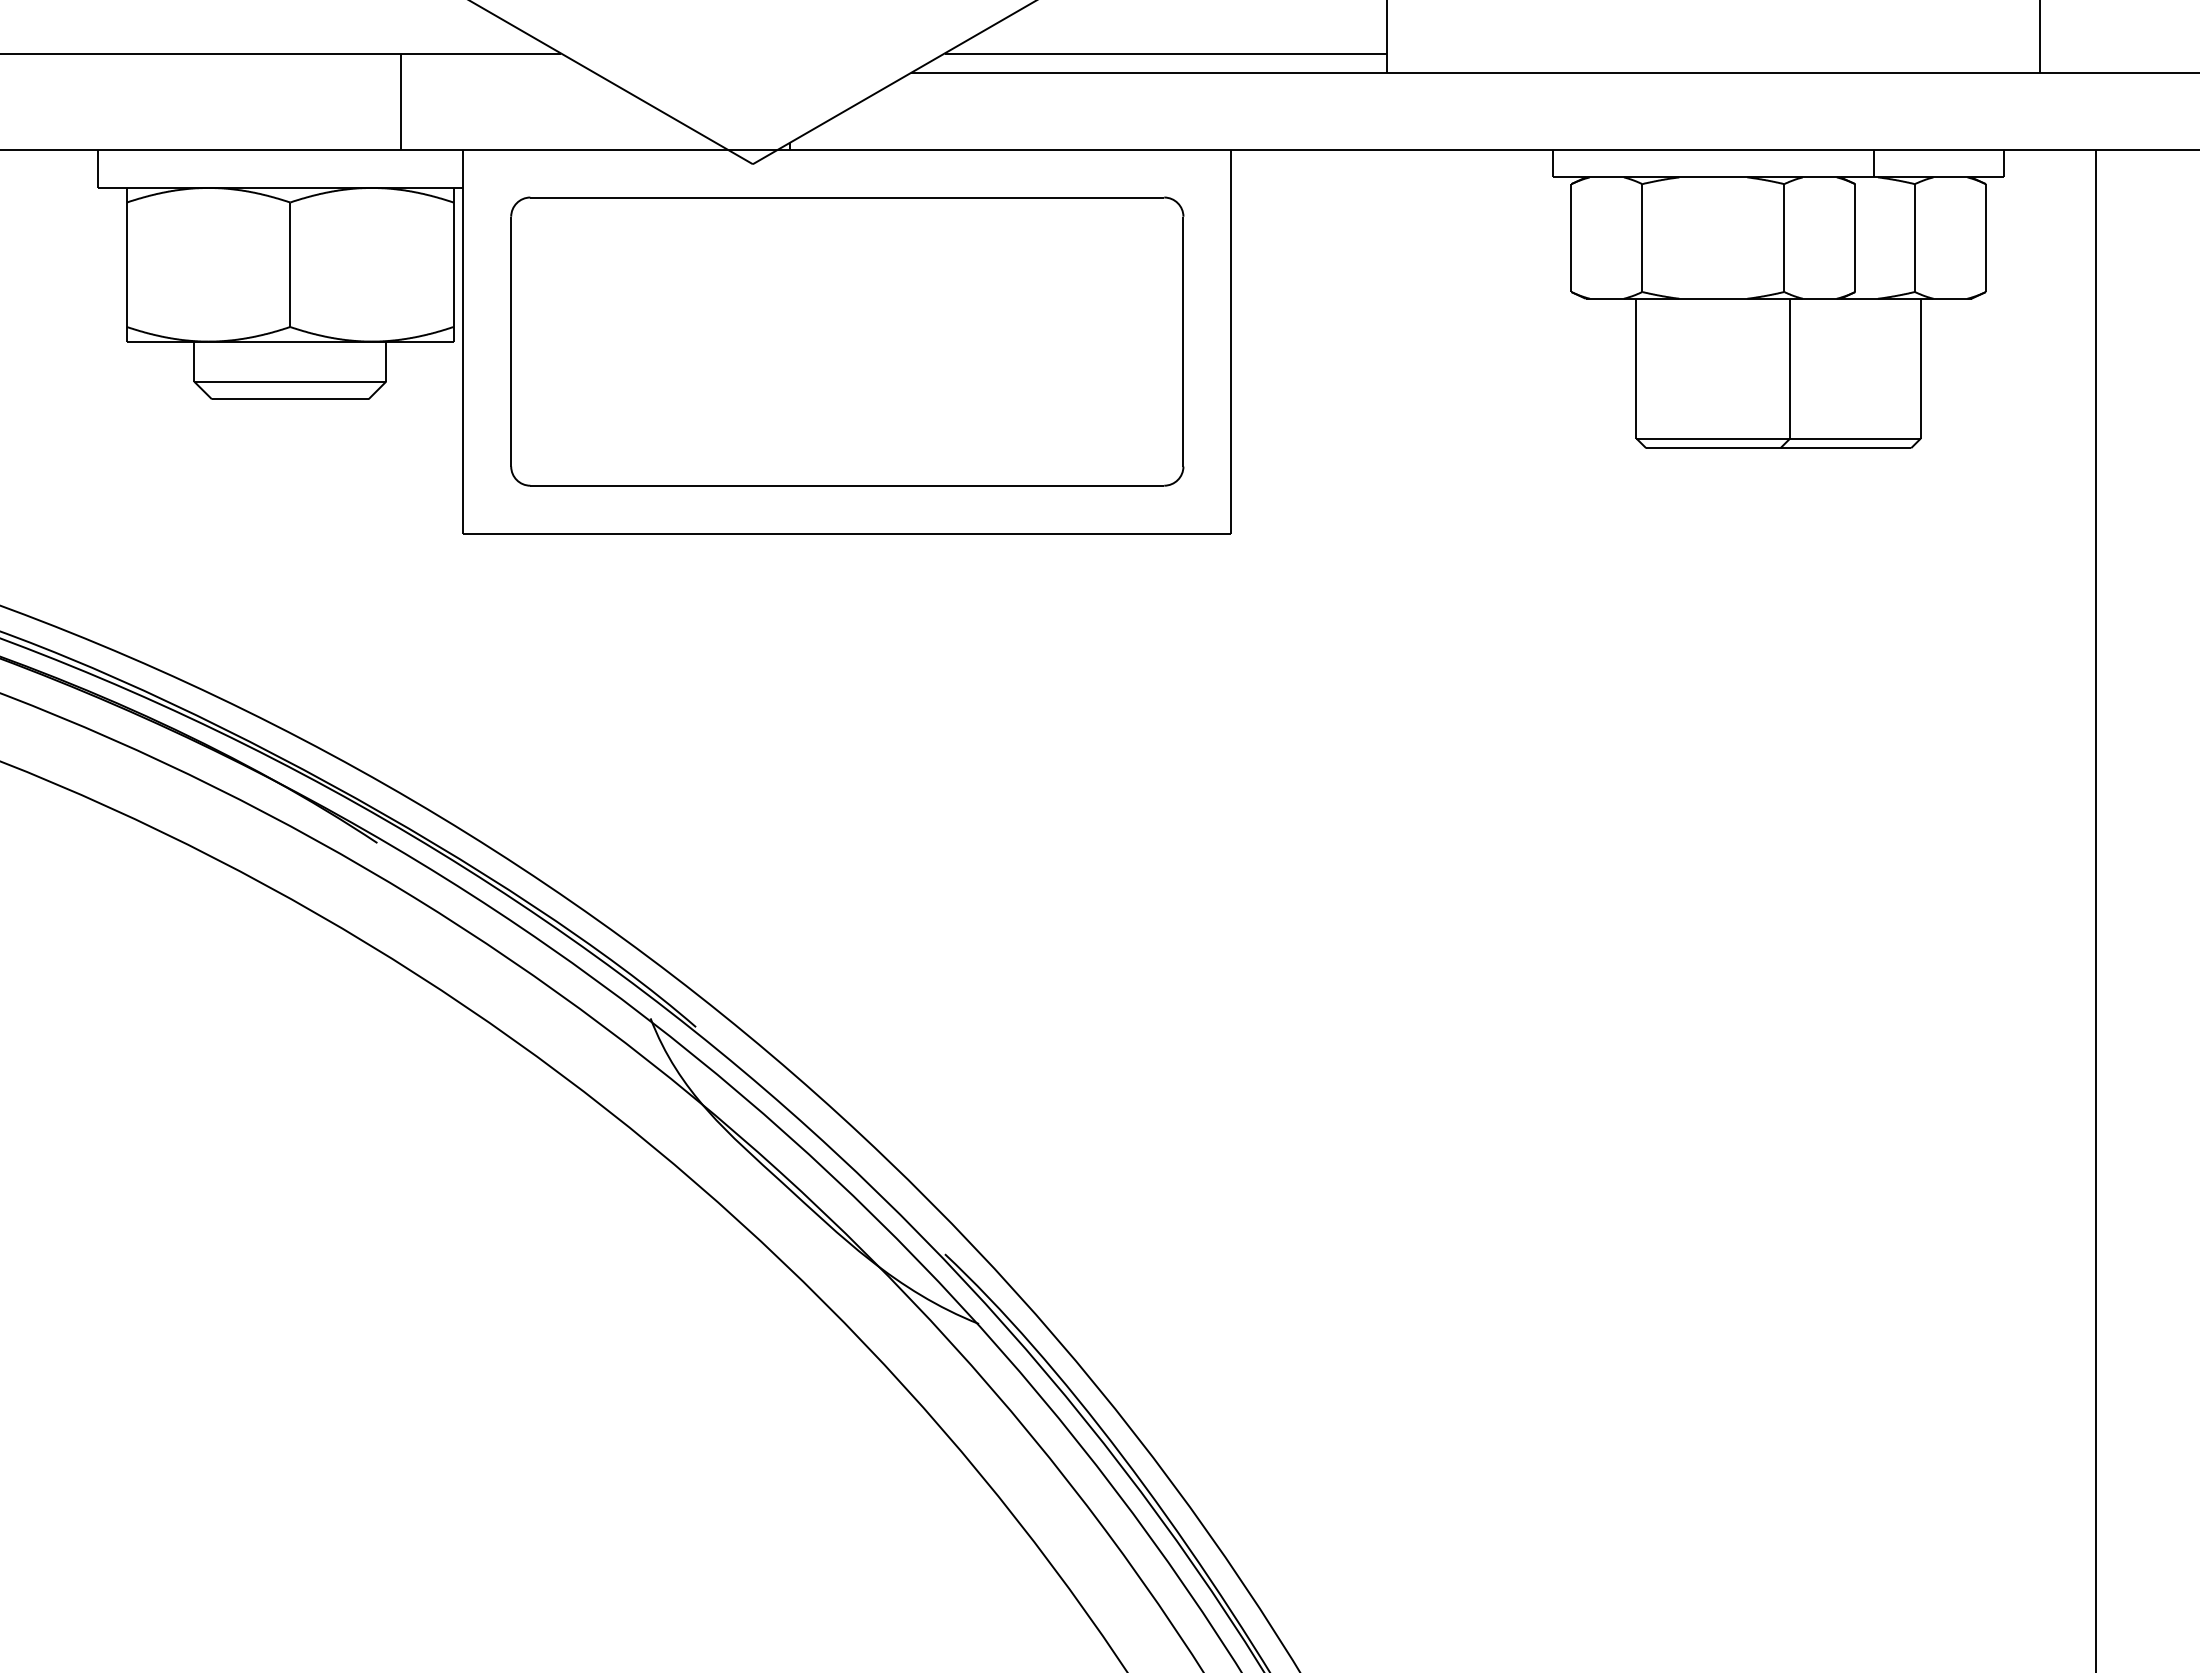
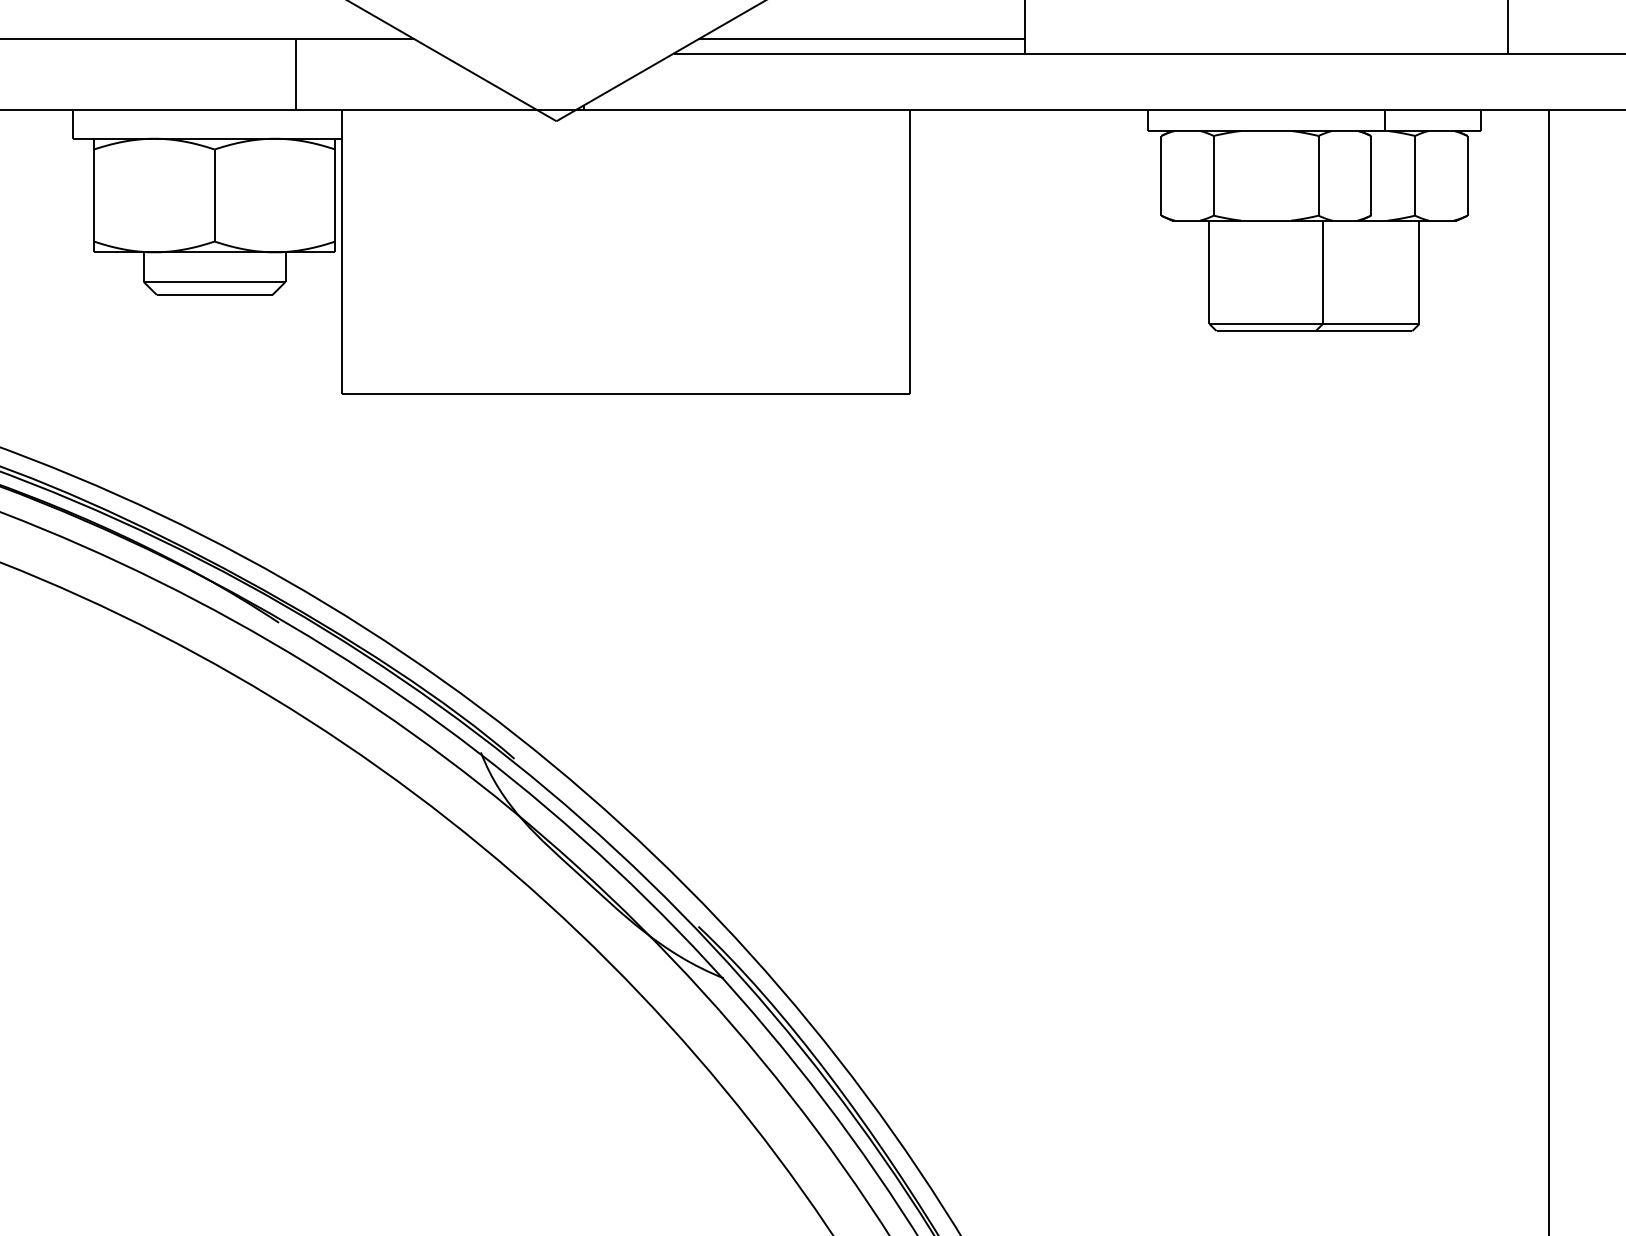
part: (847, 341) -> (626, 252), removed

